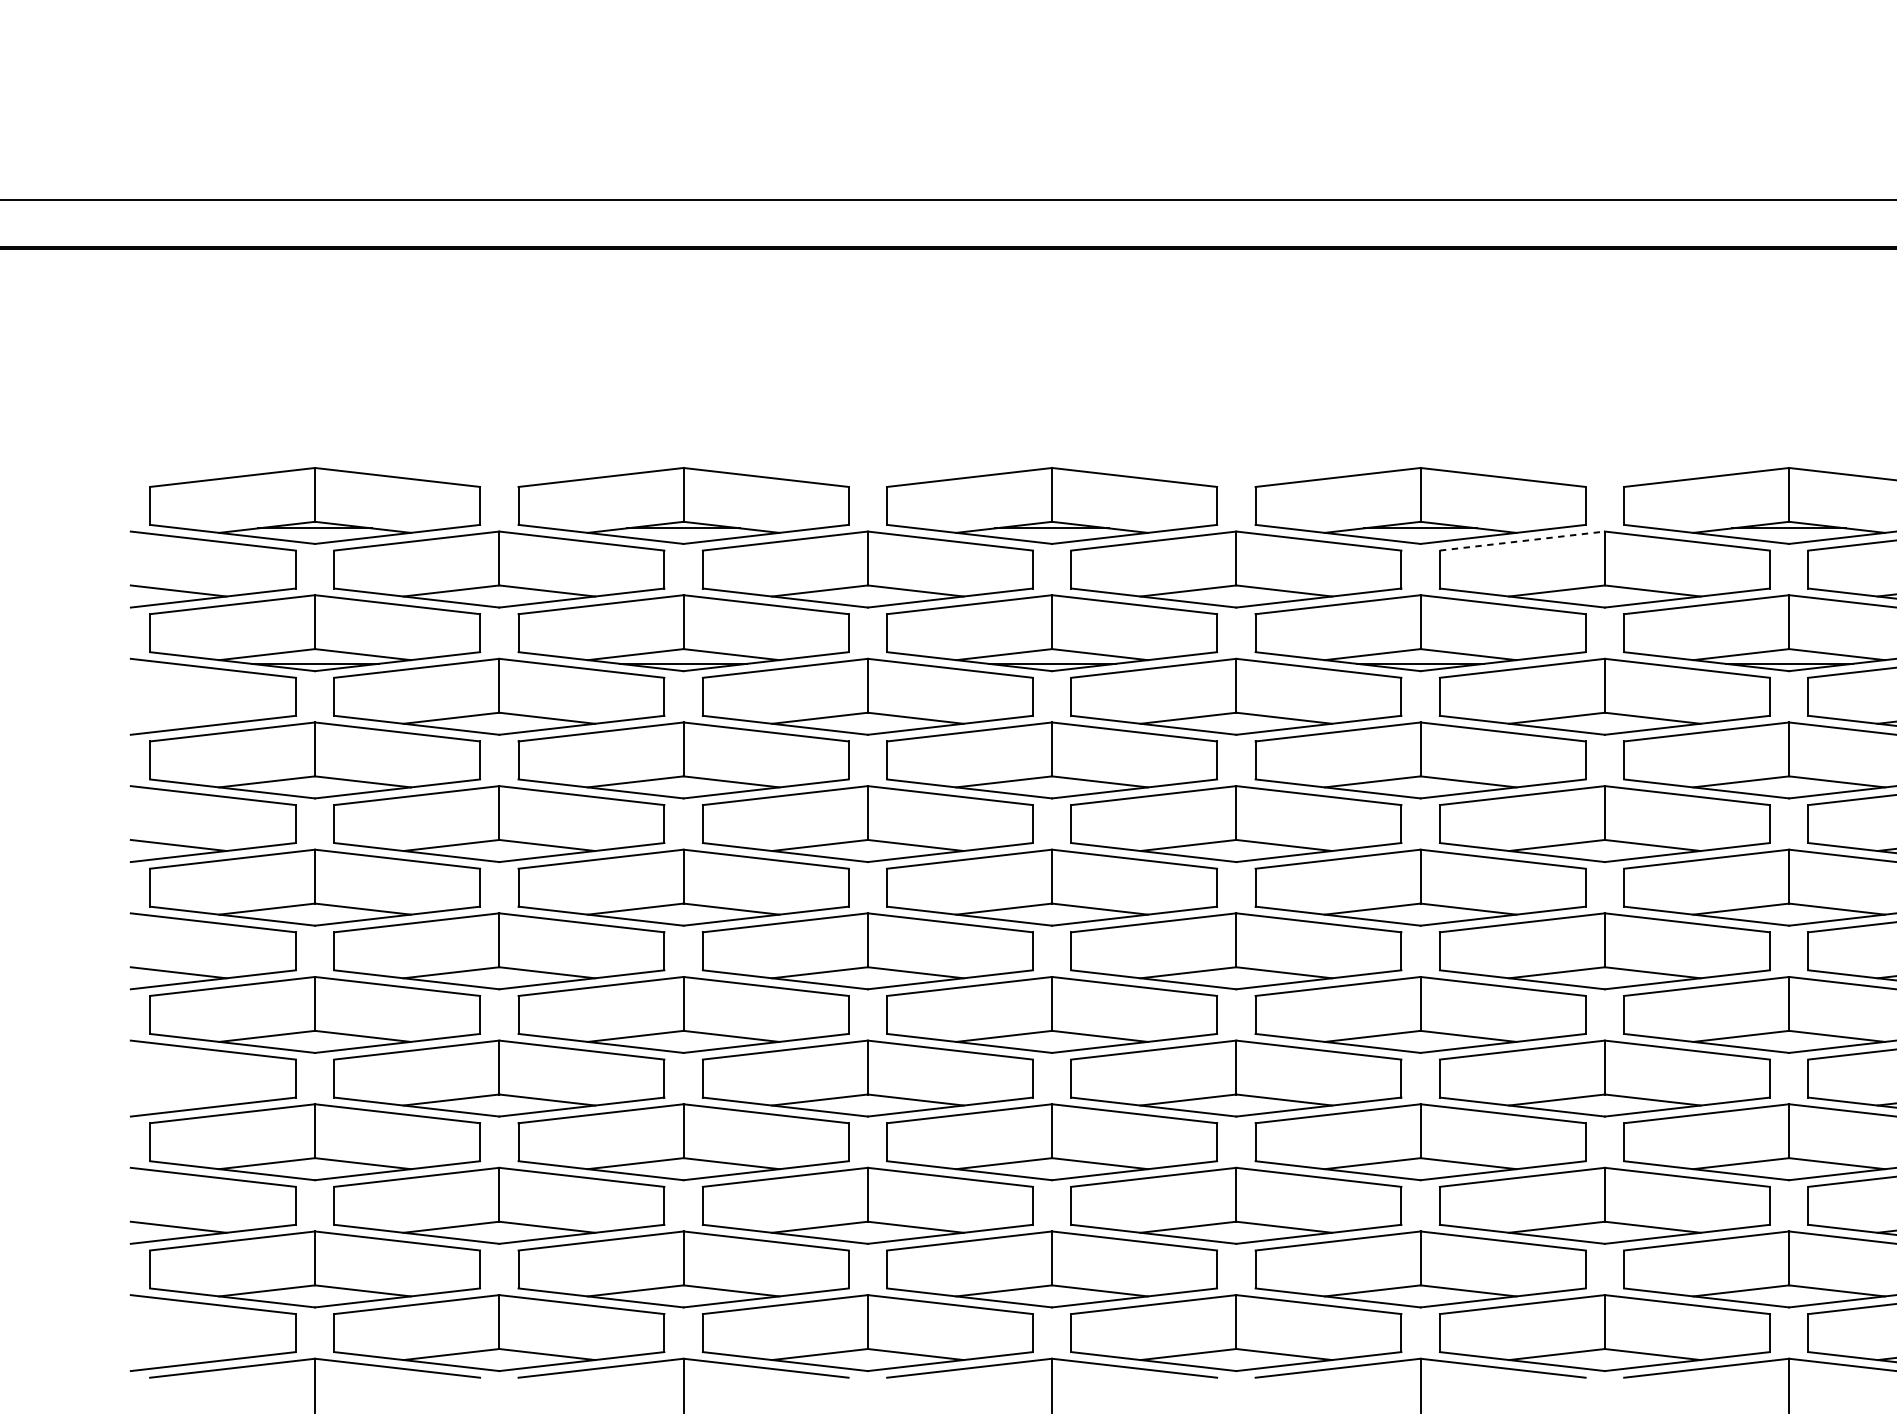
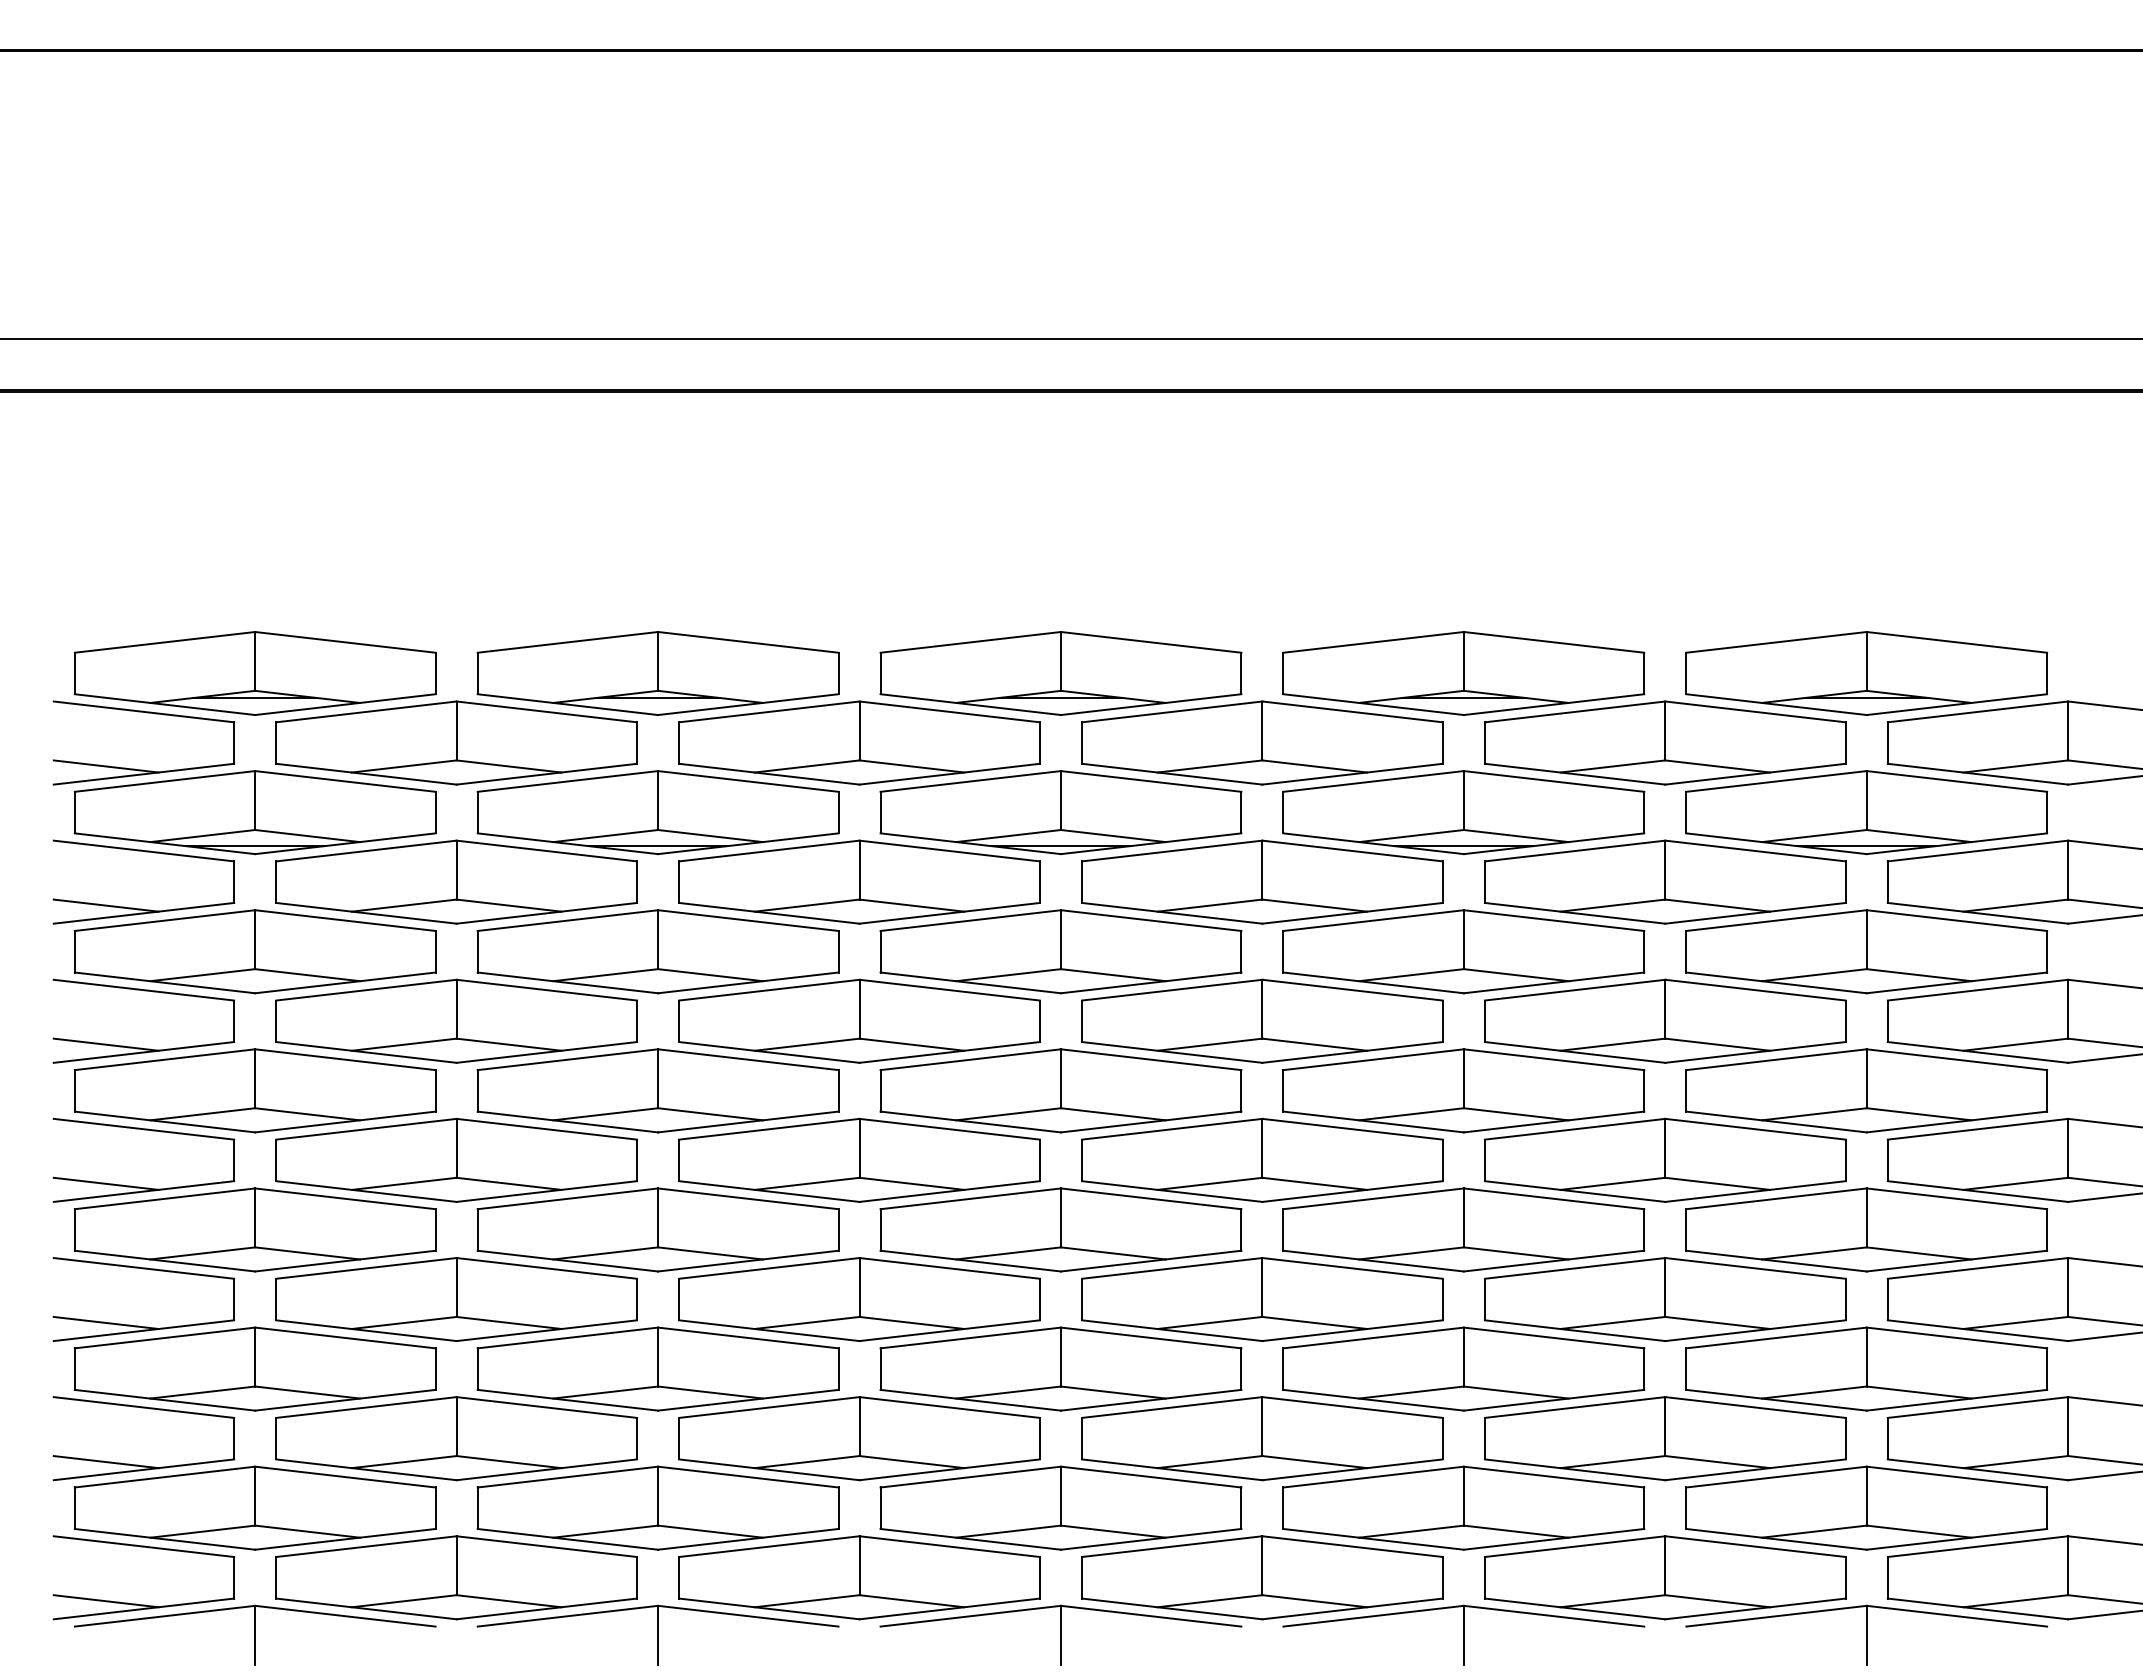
line: (1522, 540) -> (1575, 711), dashed -> solid
line: (178, 718) -> (105, 905), added
line: (178, 1099) -> (105, 1322), added
line: (178, 1354) -> (105, 1601), added

